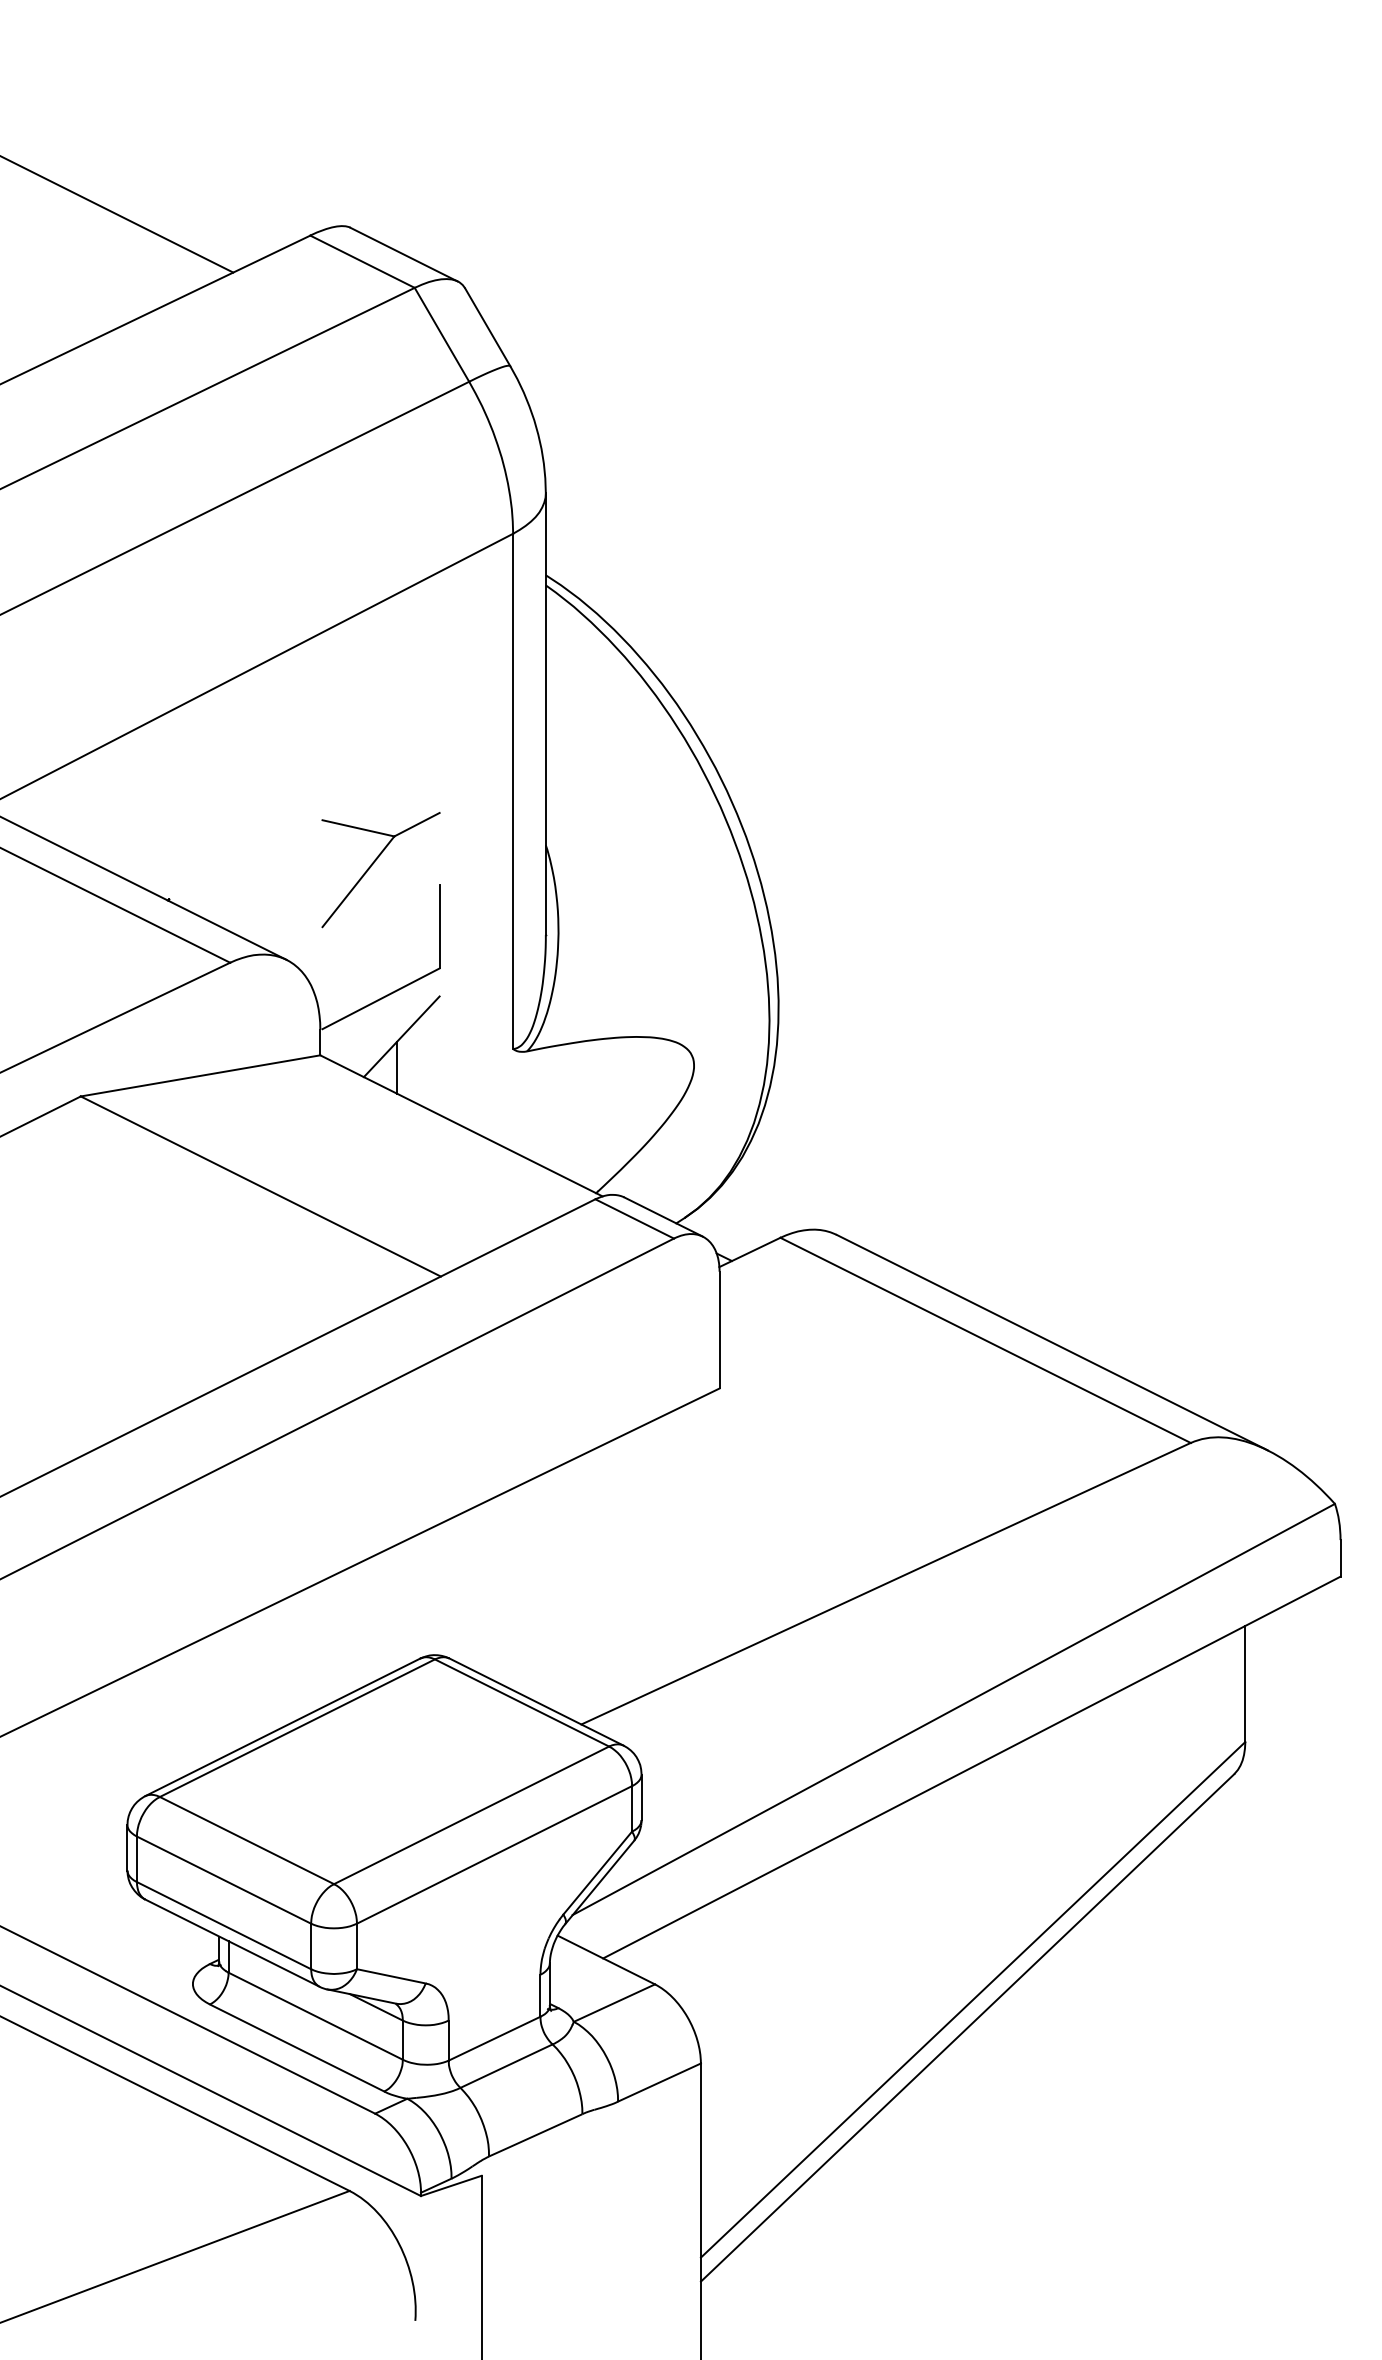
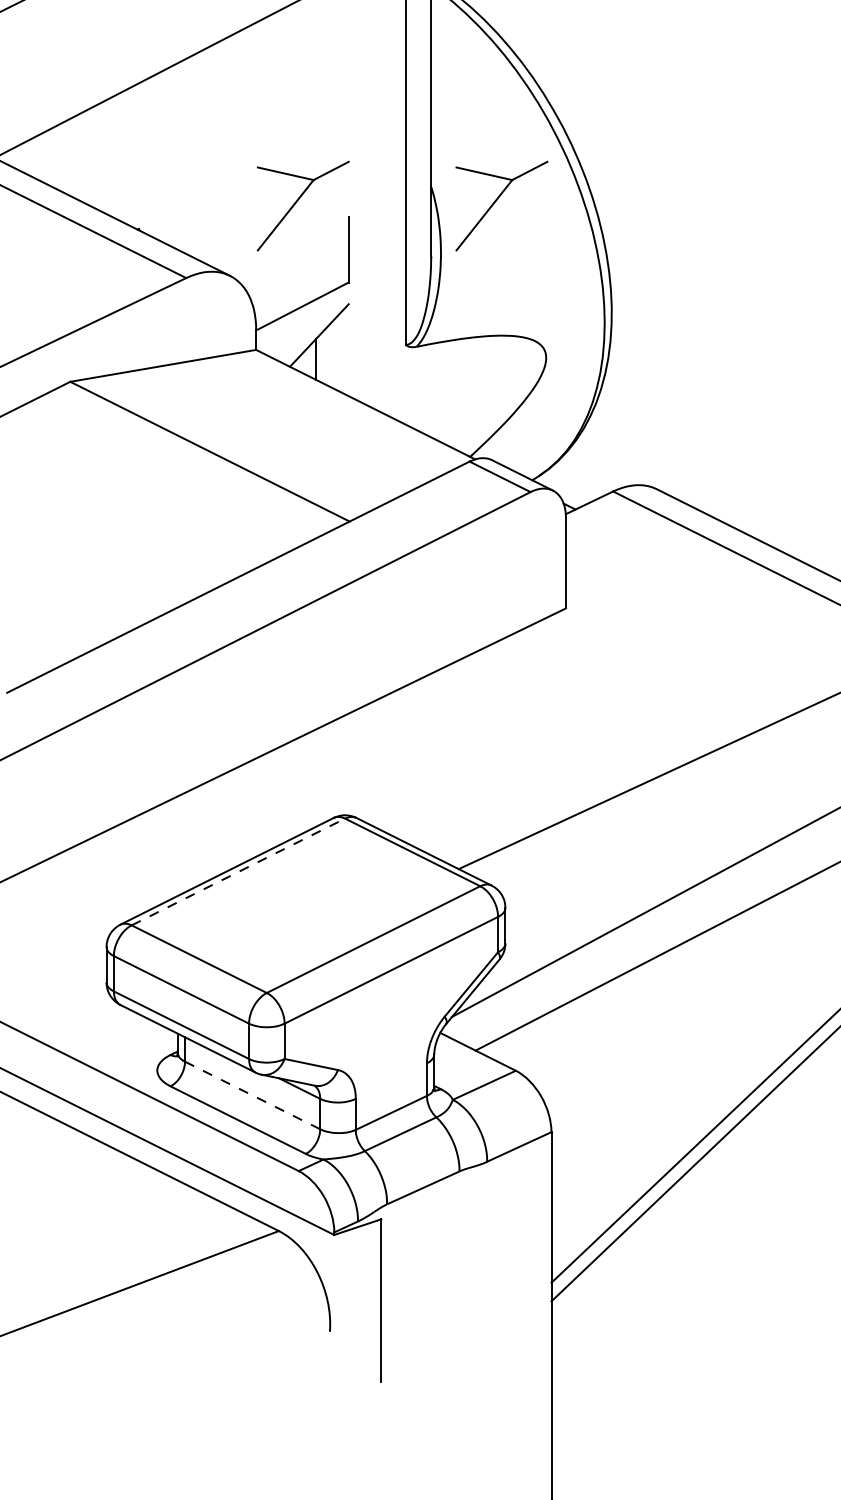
part: (630, 863) -> (496, 201), added
line: (297, 1728) -> (238, 872), solid -> dashed
line: (316, 2016) -> (253, 1095), solid -> dashed

